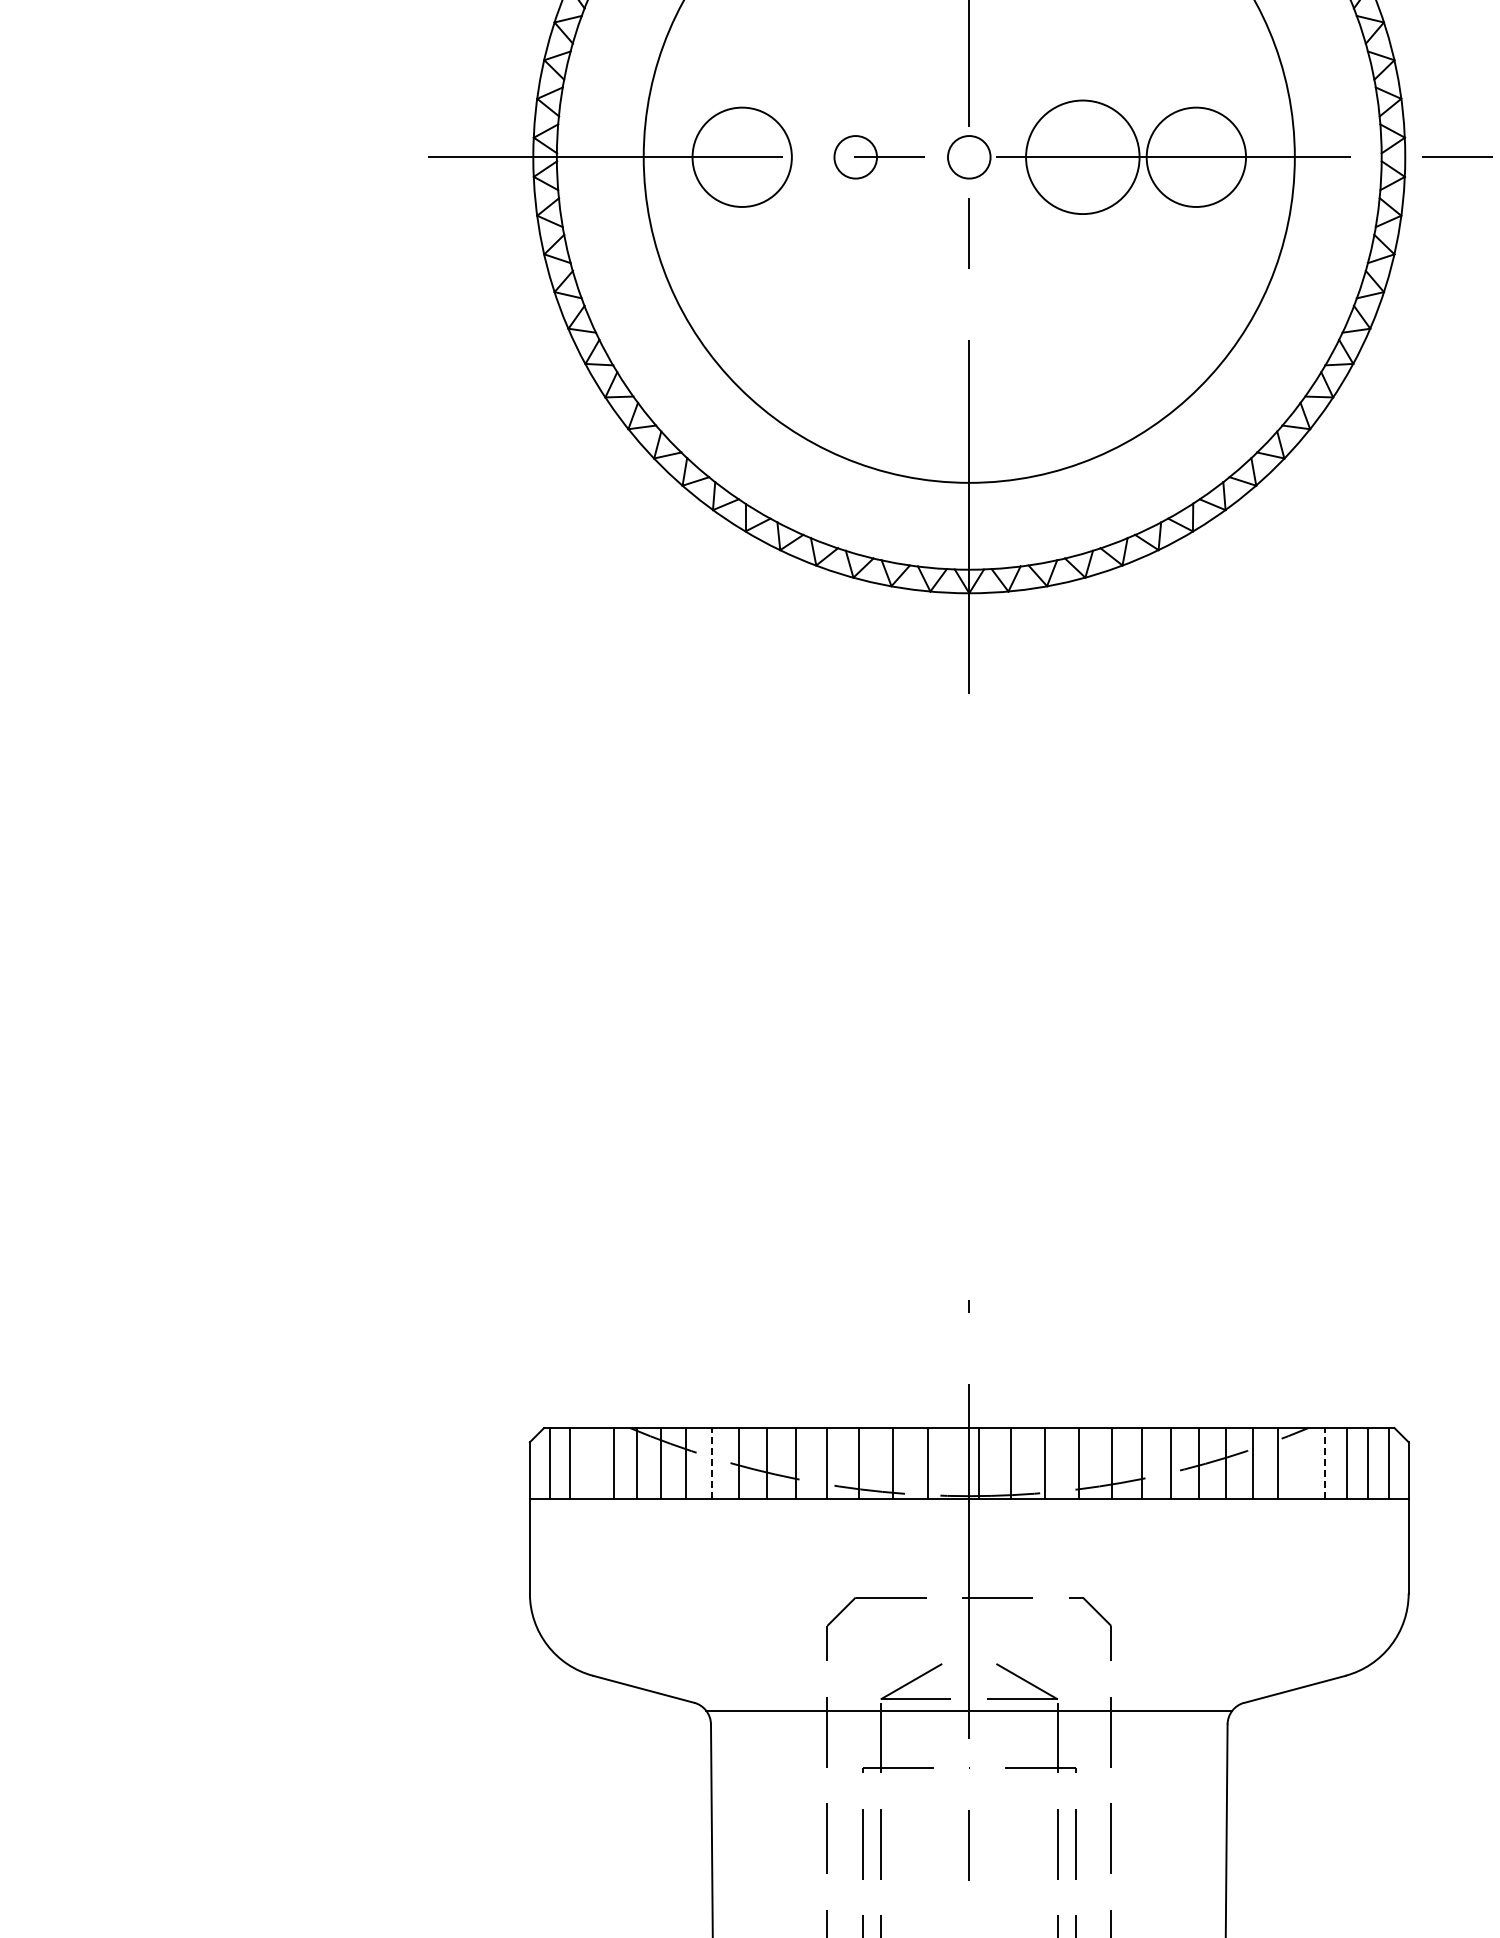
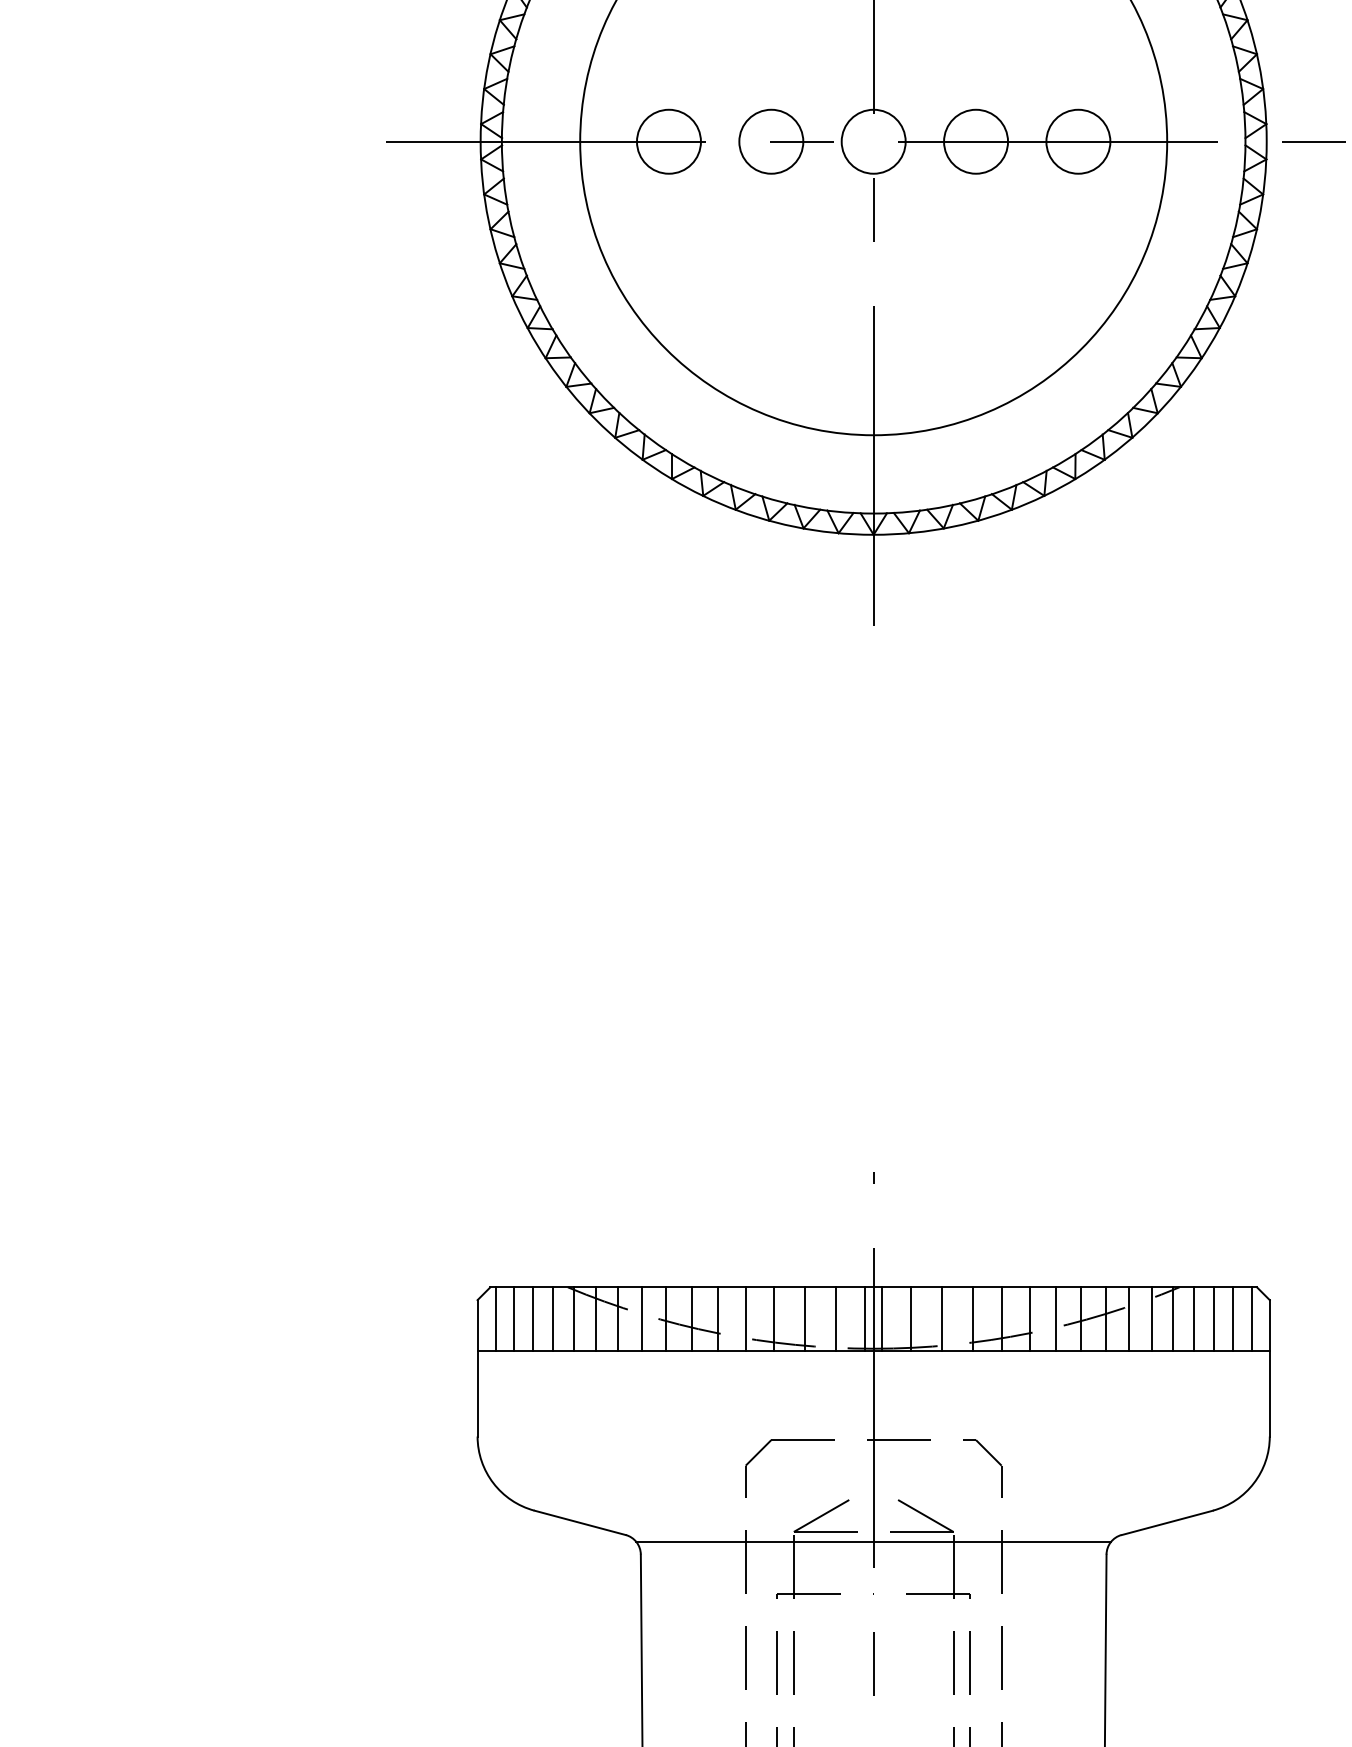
circle: (741, 156) -> (668, 141), size x0.71
circle: (855, 156) -> (771, 141), size x1.67
circle: (968, 156) -> (872, 141), size x1.67
circle: (1082, 156) -> (975, 141), size x0.62
circle: (1195, 156) -> (1077, 141), size x0.71
line: (712, 1462) -> (642, 1318), dashed -> solid
line: (1324, 1462) -> (1193, 1318), dashed -> solid
line: (591, 1463) -> (533, 1319), added
line: (959, 1463) -> (864, 1319), added
line: (1301, 1463) -> (1173, 1319), added

